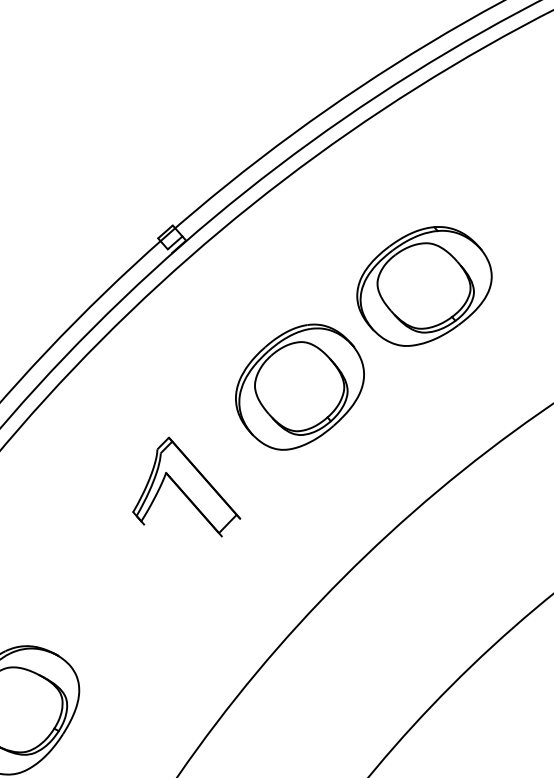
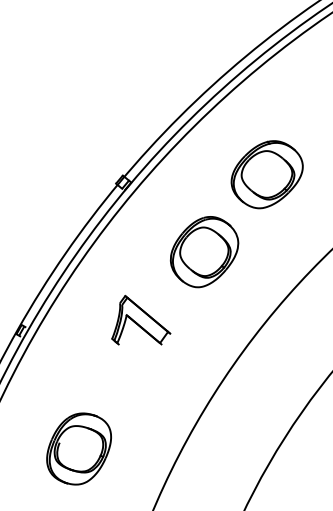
part: (423, 286) -> (266, 174), moved
part: (191, 484) -> (141, 319), moved

